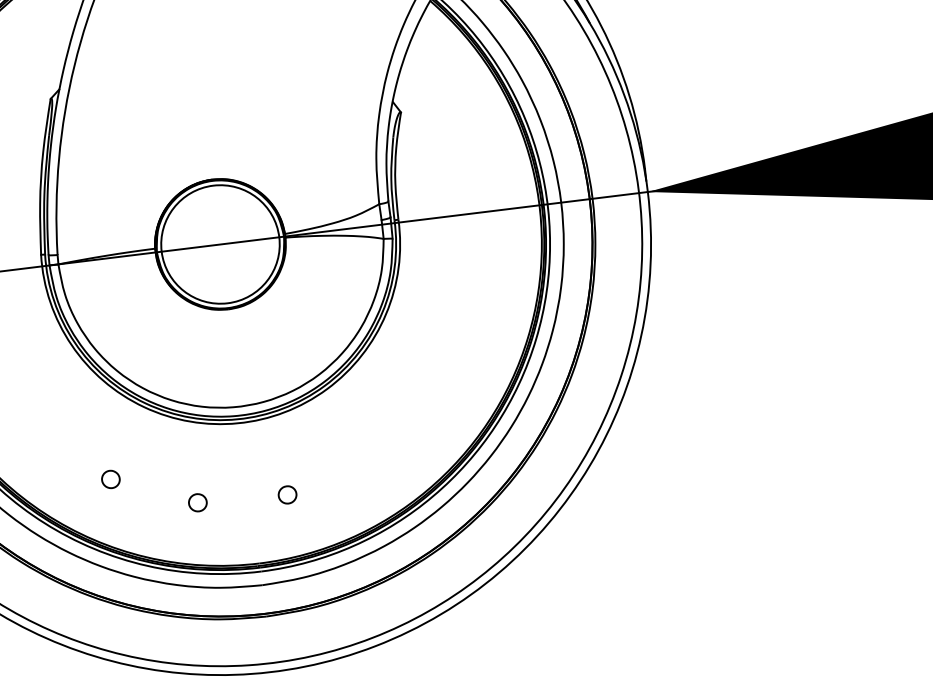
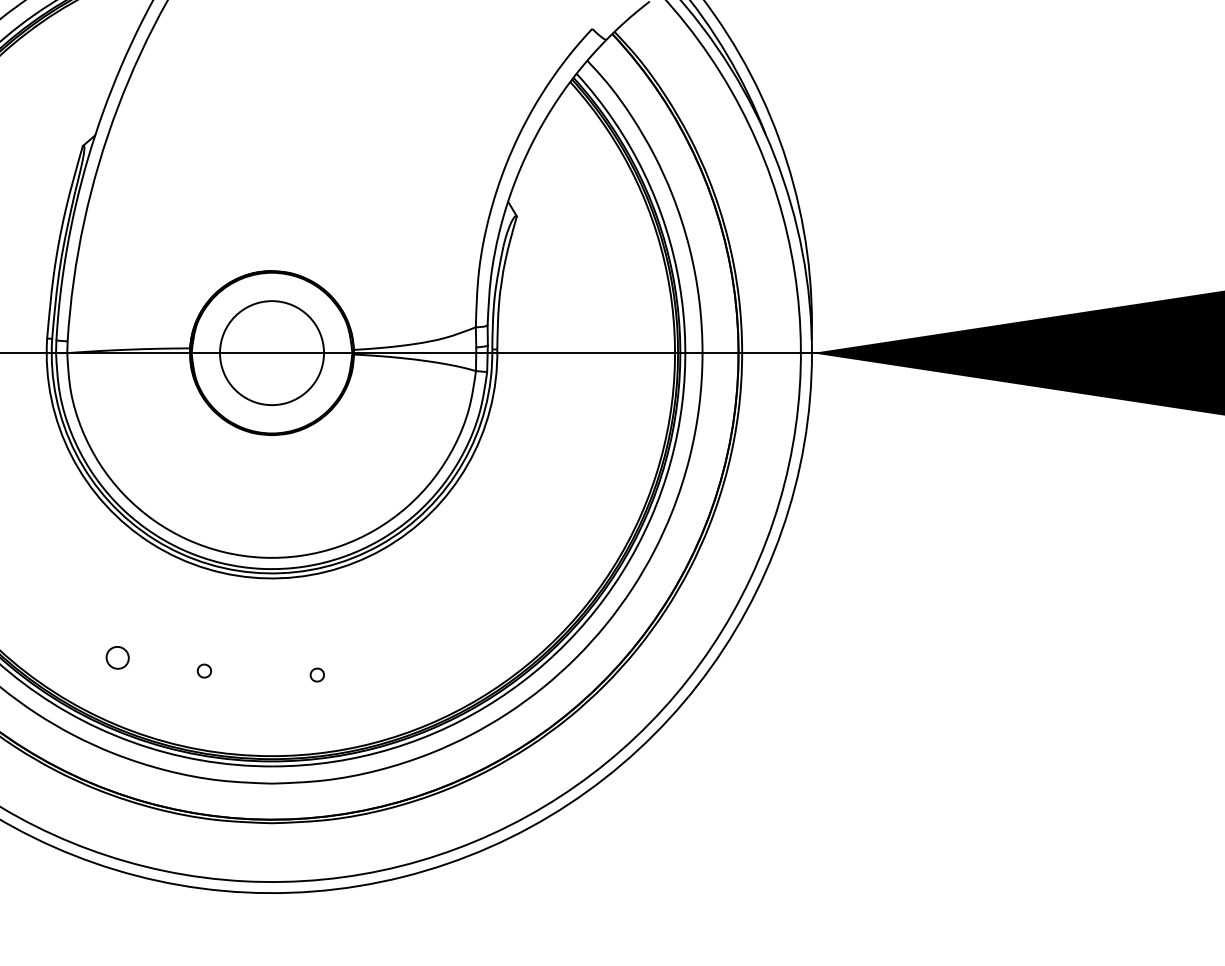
circle: (220, 244) -> (271, 352), size x0.7
part: (110, 479) -> (117, 657), moved
part: (287, 494) -> (317, 674), size x0.6
part: (197, 502) -> (204, 670), size x0.6

